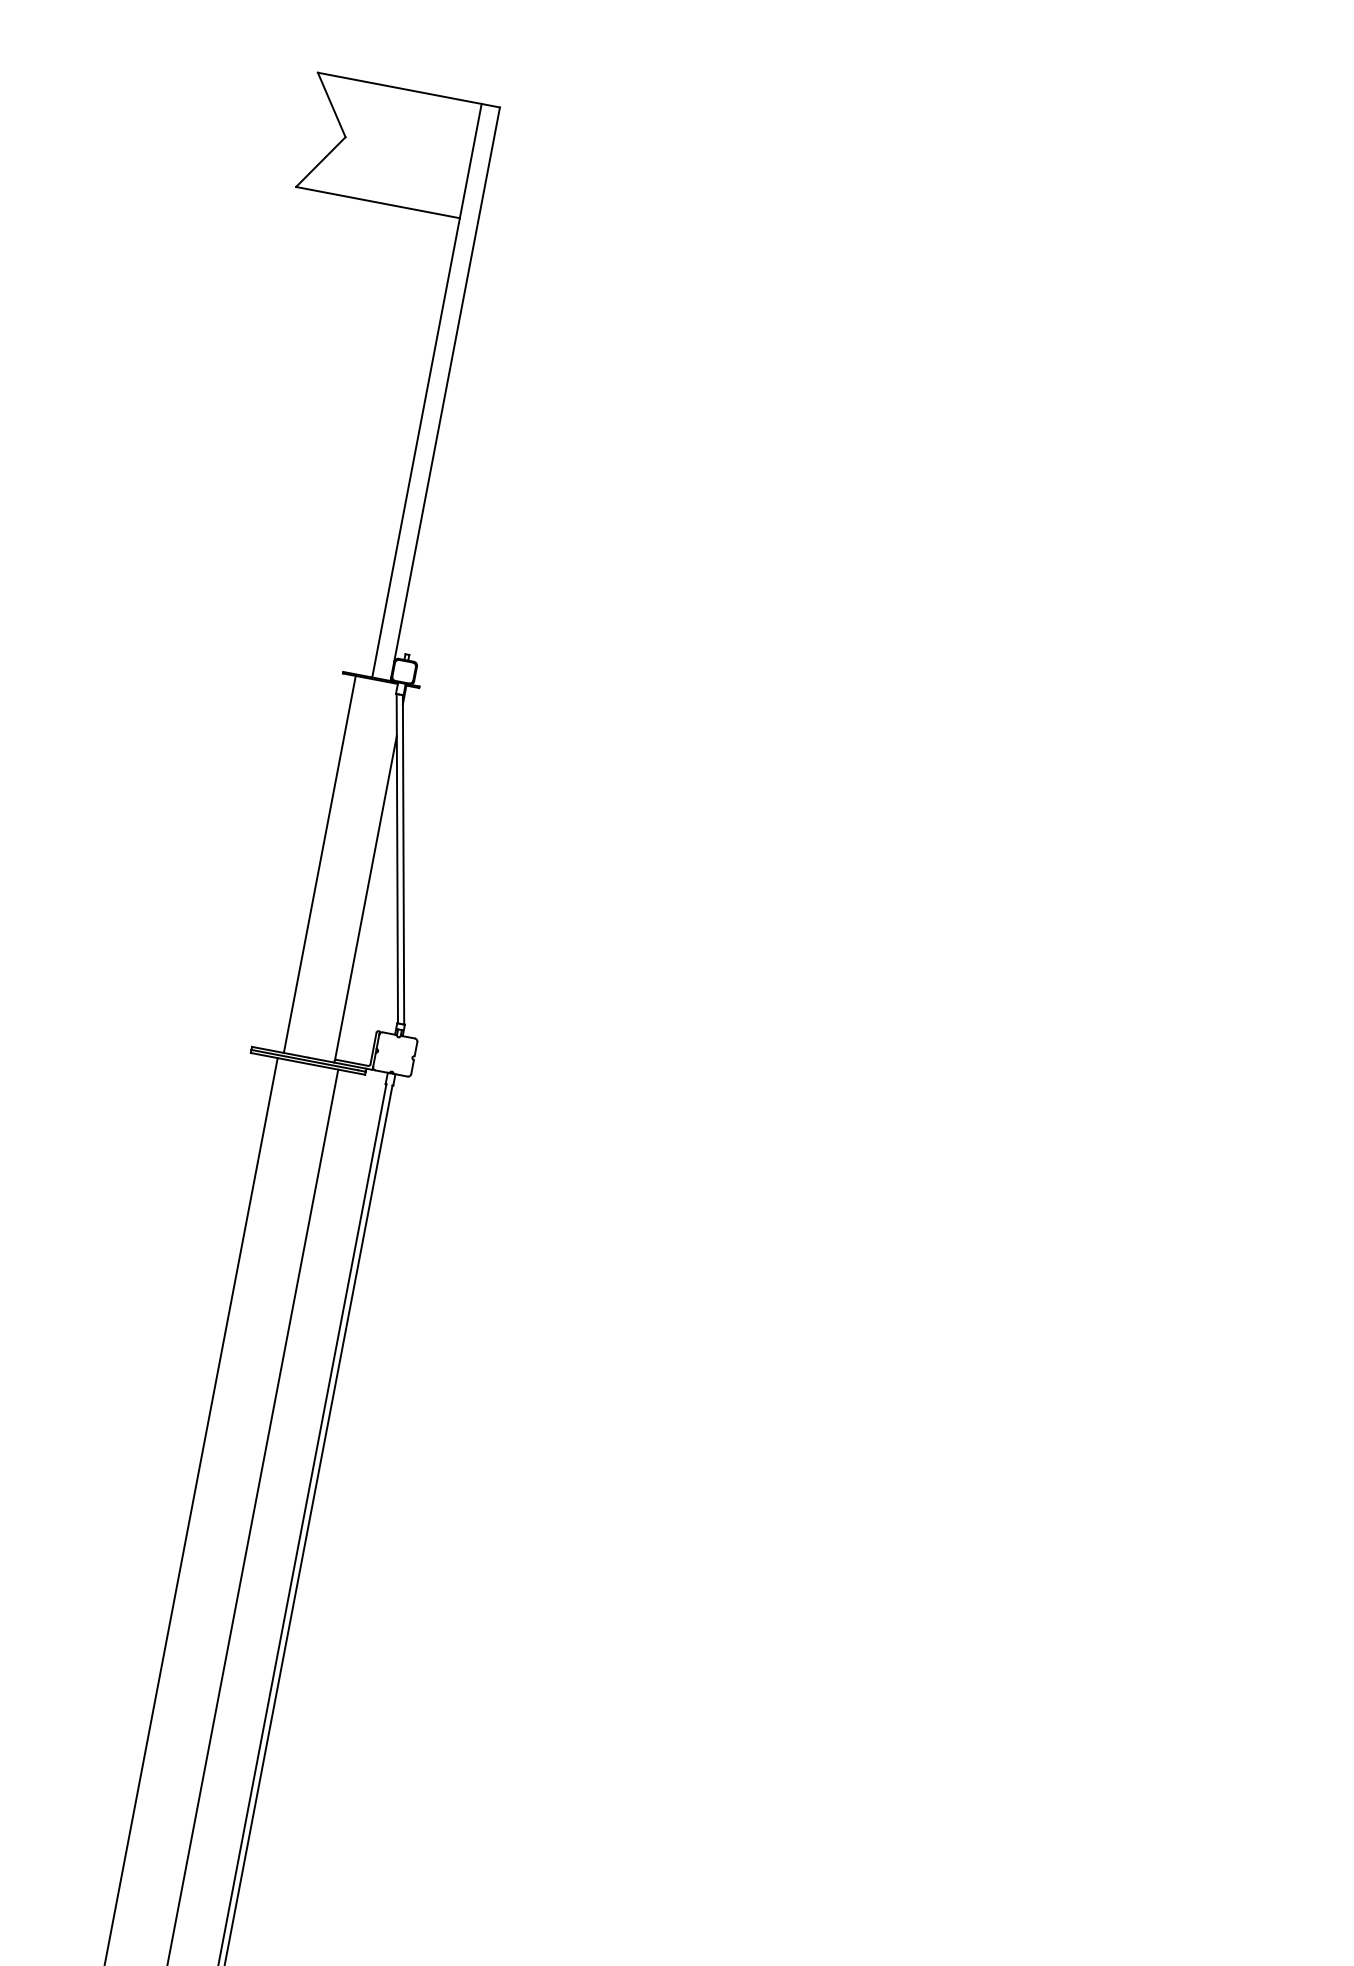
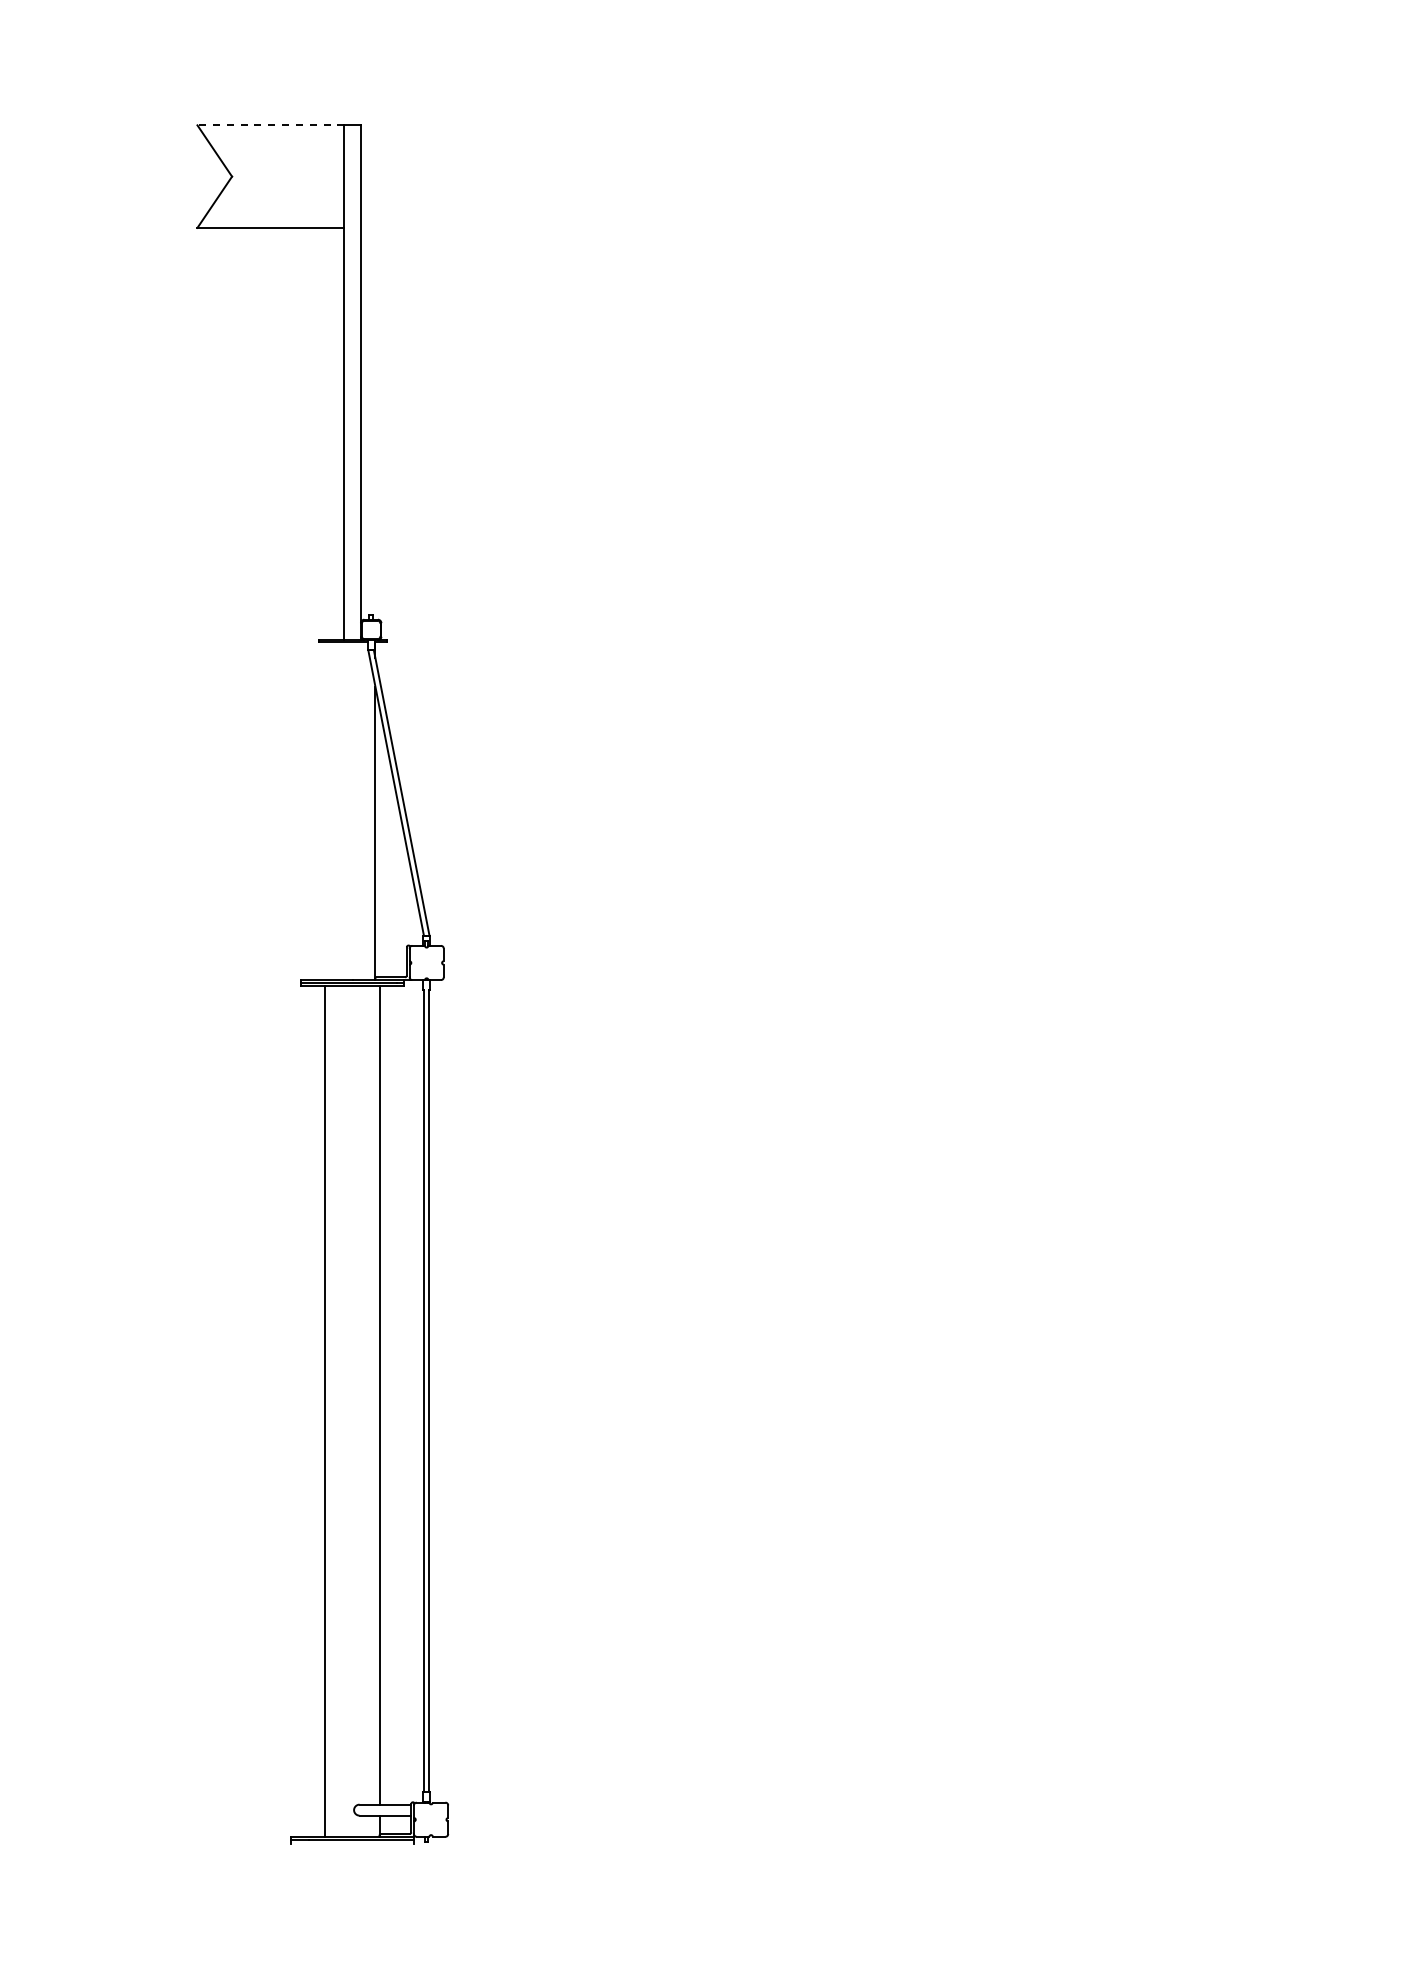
line: (399, 88) -> (270, 125), solid -> dashed
line: (319, 863) -> (329, 810), removed

